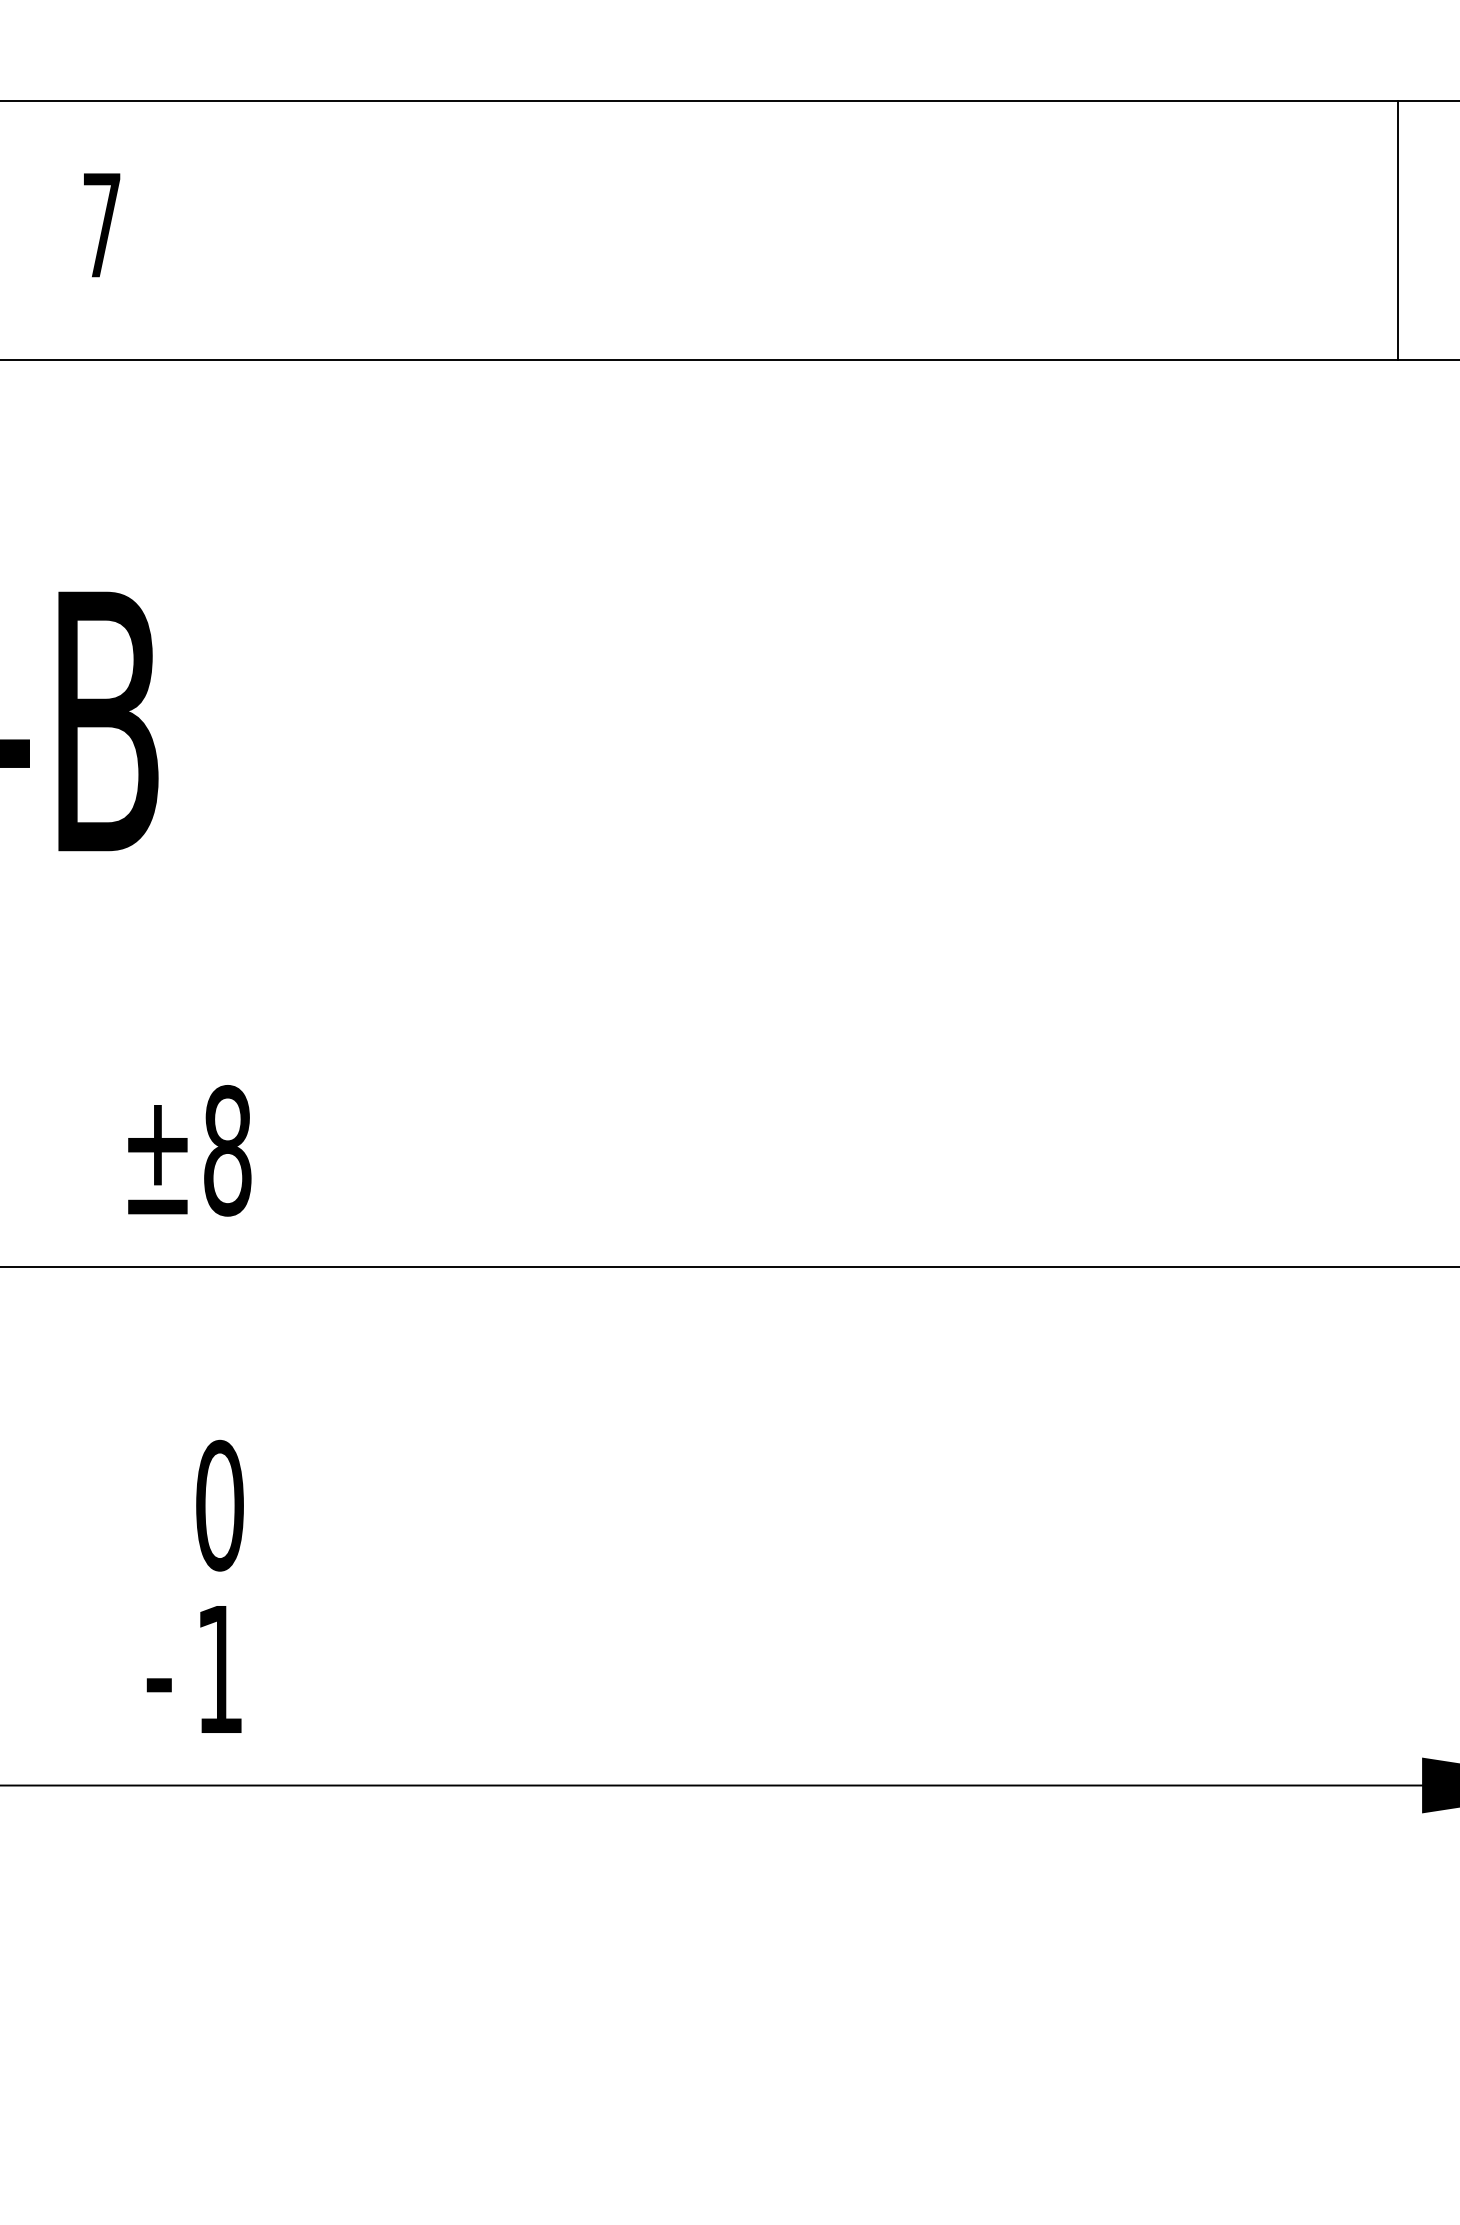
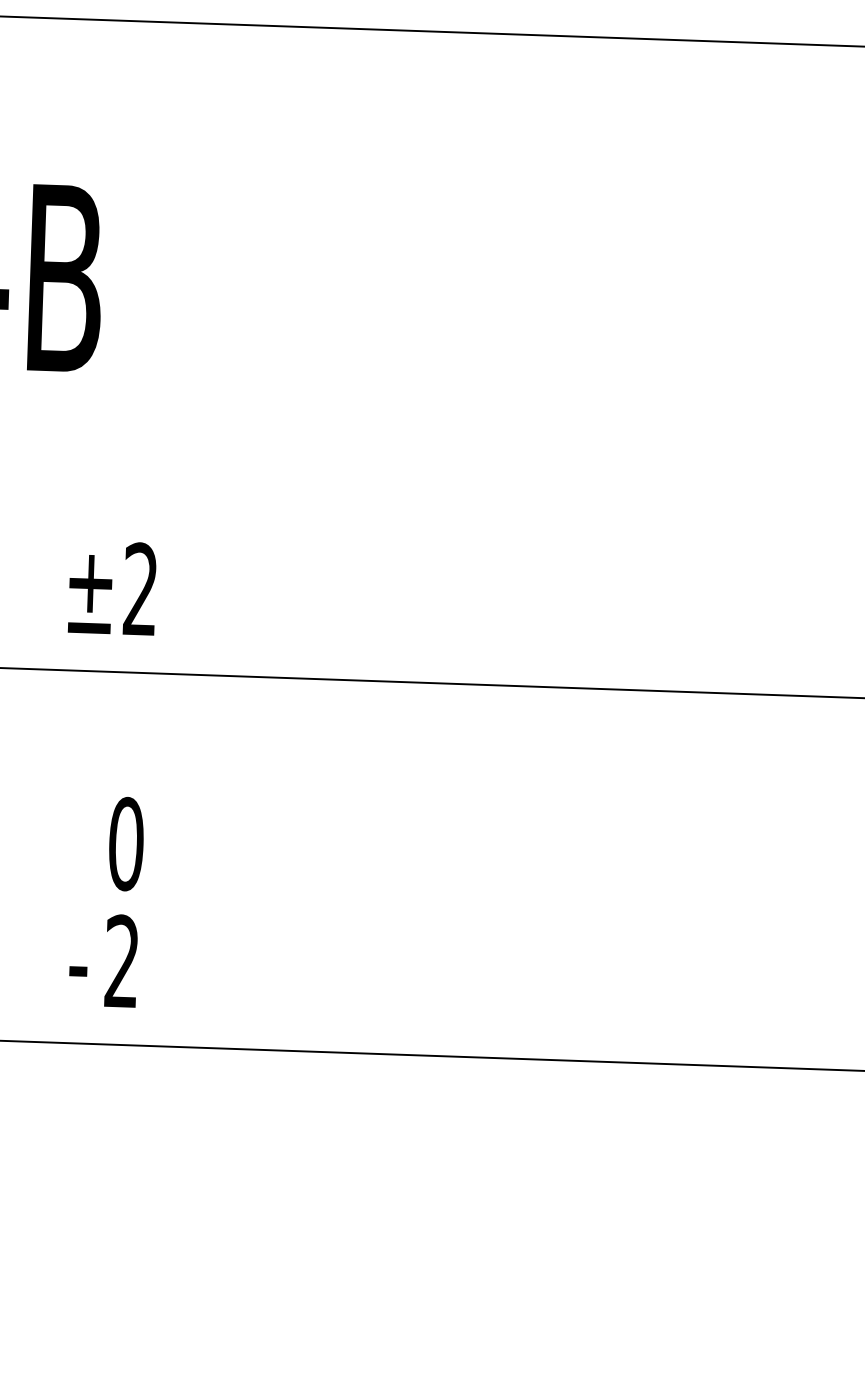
text: (227, 1150) -> (140, 589), ±8 -> ±2
text: (218, 1667) -> (121, 960), 1 -> 2

